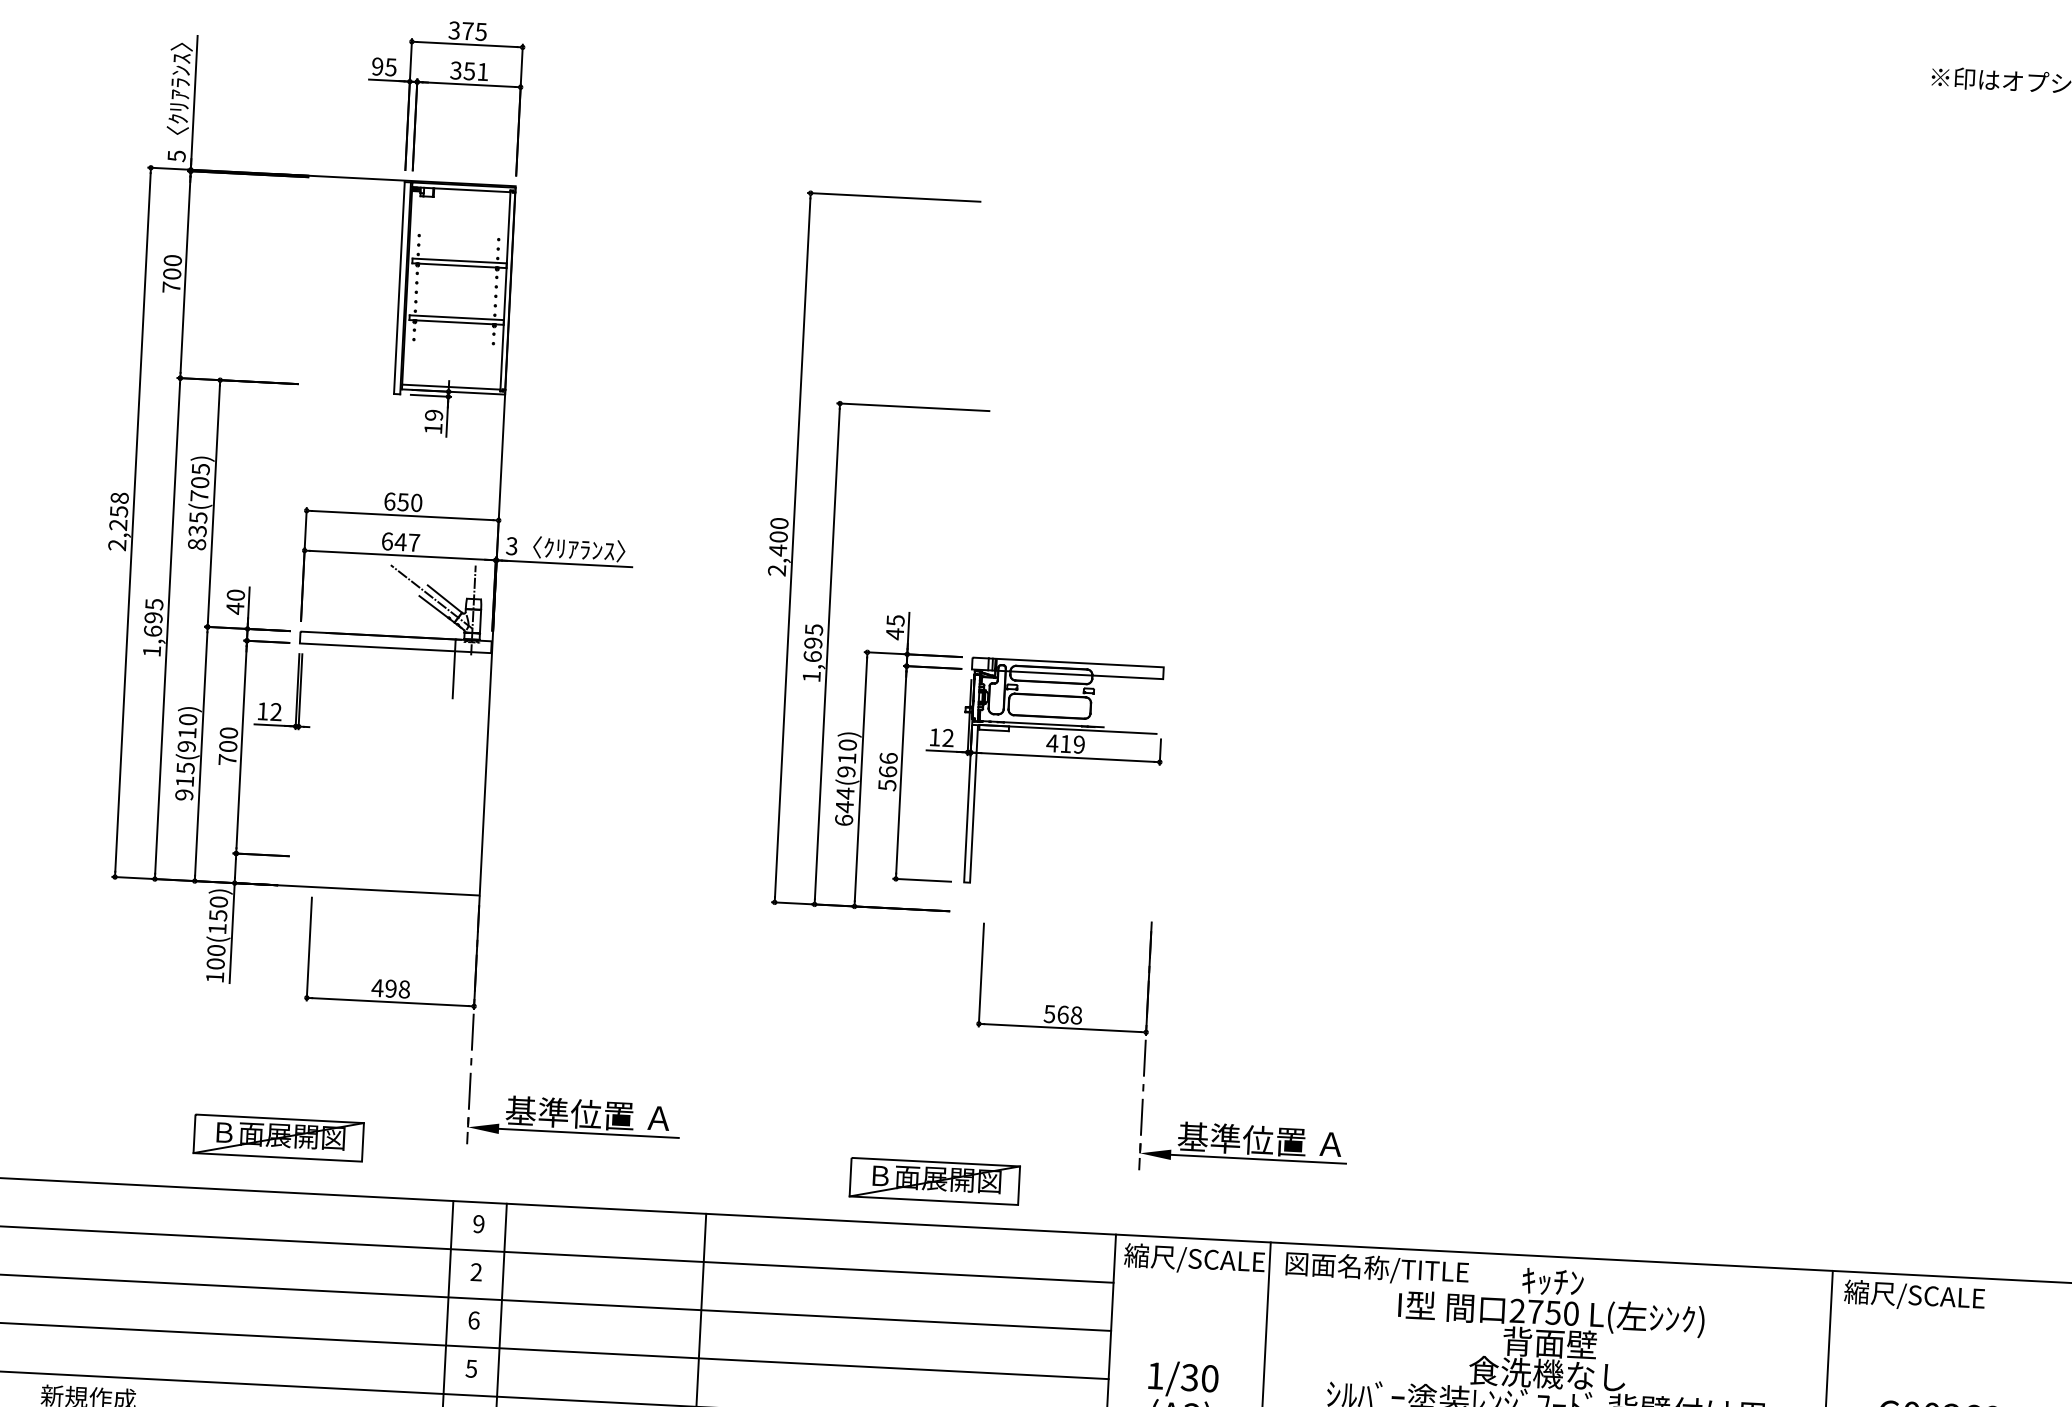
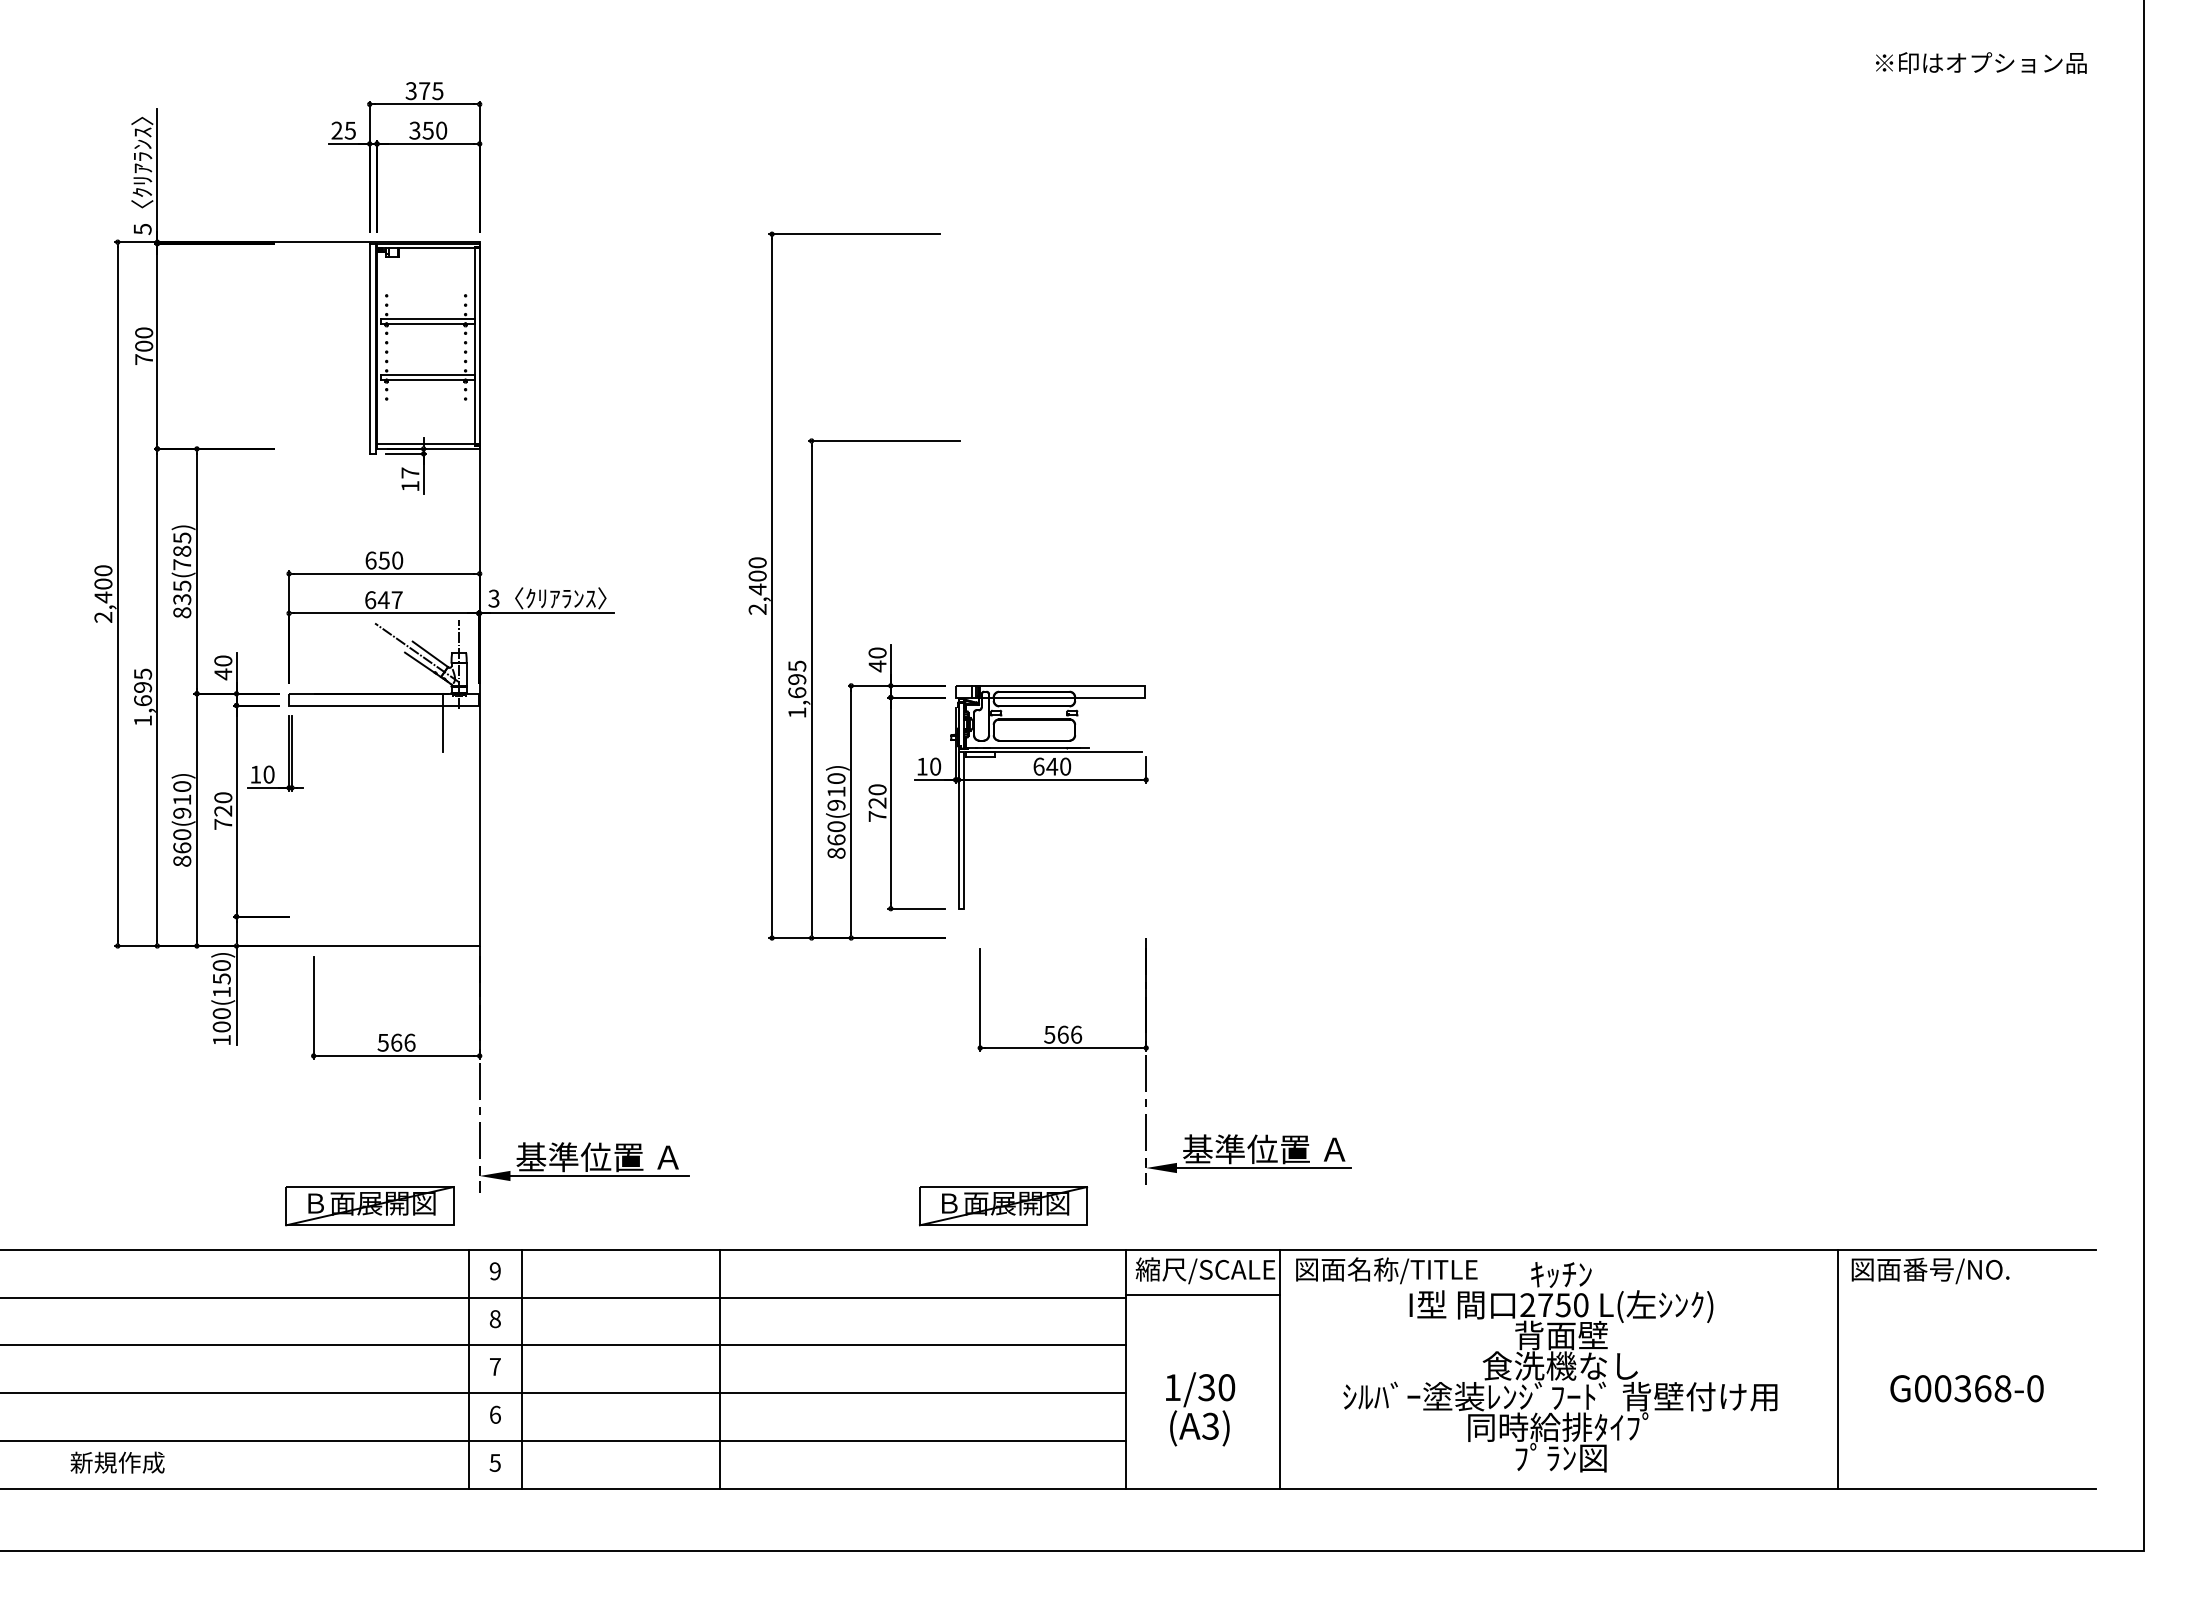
text: (377, 66) -> (336, 130), 95 -> 25
text: (482, 71) -> (441, 130), 351 -> 350
text: (434, 414) -> (410, 472), 19 -> 17
text: (200, 481) -> (182, 550), 835(705) -> 835(785)
text: (119, 512) -> (103, 584), 2,258 -> 2,400
text: (895, 620) -> (877, 652), 45 -> 40
text: (275, 711) -> (268, 774), 12 -> 10
text: (948, 737) -> (935, 766), 12 -> 10
text: (1065, 743) -> (1051, 766), 419 -> 640
text: (228, 745) -> (223, 810), 700 -> 720
text: (887, 772) -> (877, 803), 566 -> 720
text: (185, 781) -> (182, 847), 915(910) -> 860(910)
text: (844, 806) -> (836, 839), 644(910) -> 860(910)
text: (390, 988) -> (396, 1042), 498 -> 566
text: (1076, 1015) -> (1076, 1034), 568 -> 566
part: (278, 1138) -> (369, 1206), moved
part: (934, 1181) -> (1003, 1206), moved
text: (475, 1272) -> (494, 1319), 2 -> 8
line: (1191, 1284) -> (1203, 1295), added
text: (1924, 1296) -> (1929, 1270), 縮尺/SCALE -> 図面番号/NO.
text: (474, 1320) -> (495, 1366), 6 -> 7
text: (470, 1368) -> (494, 1414), 5 -> 6

